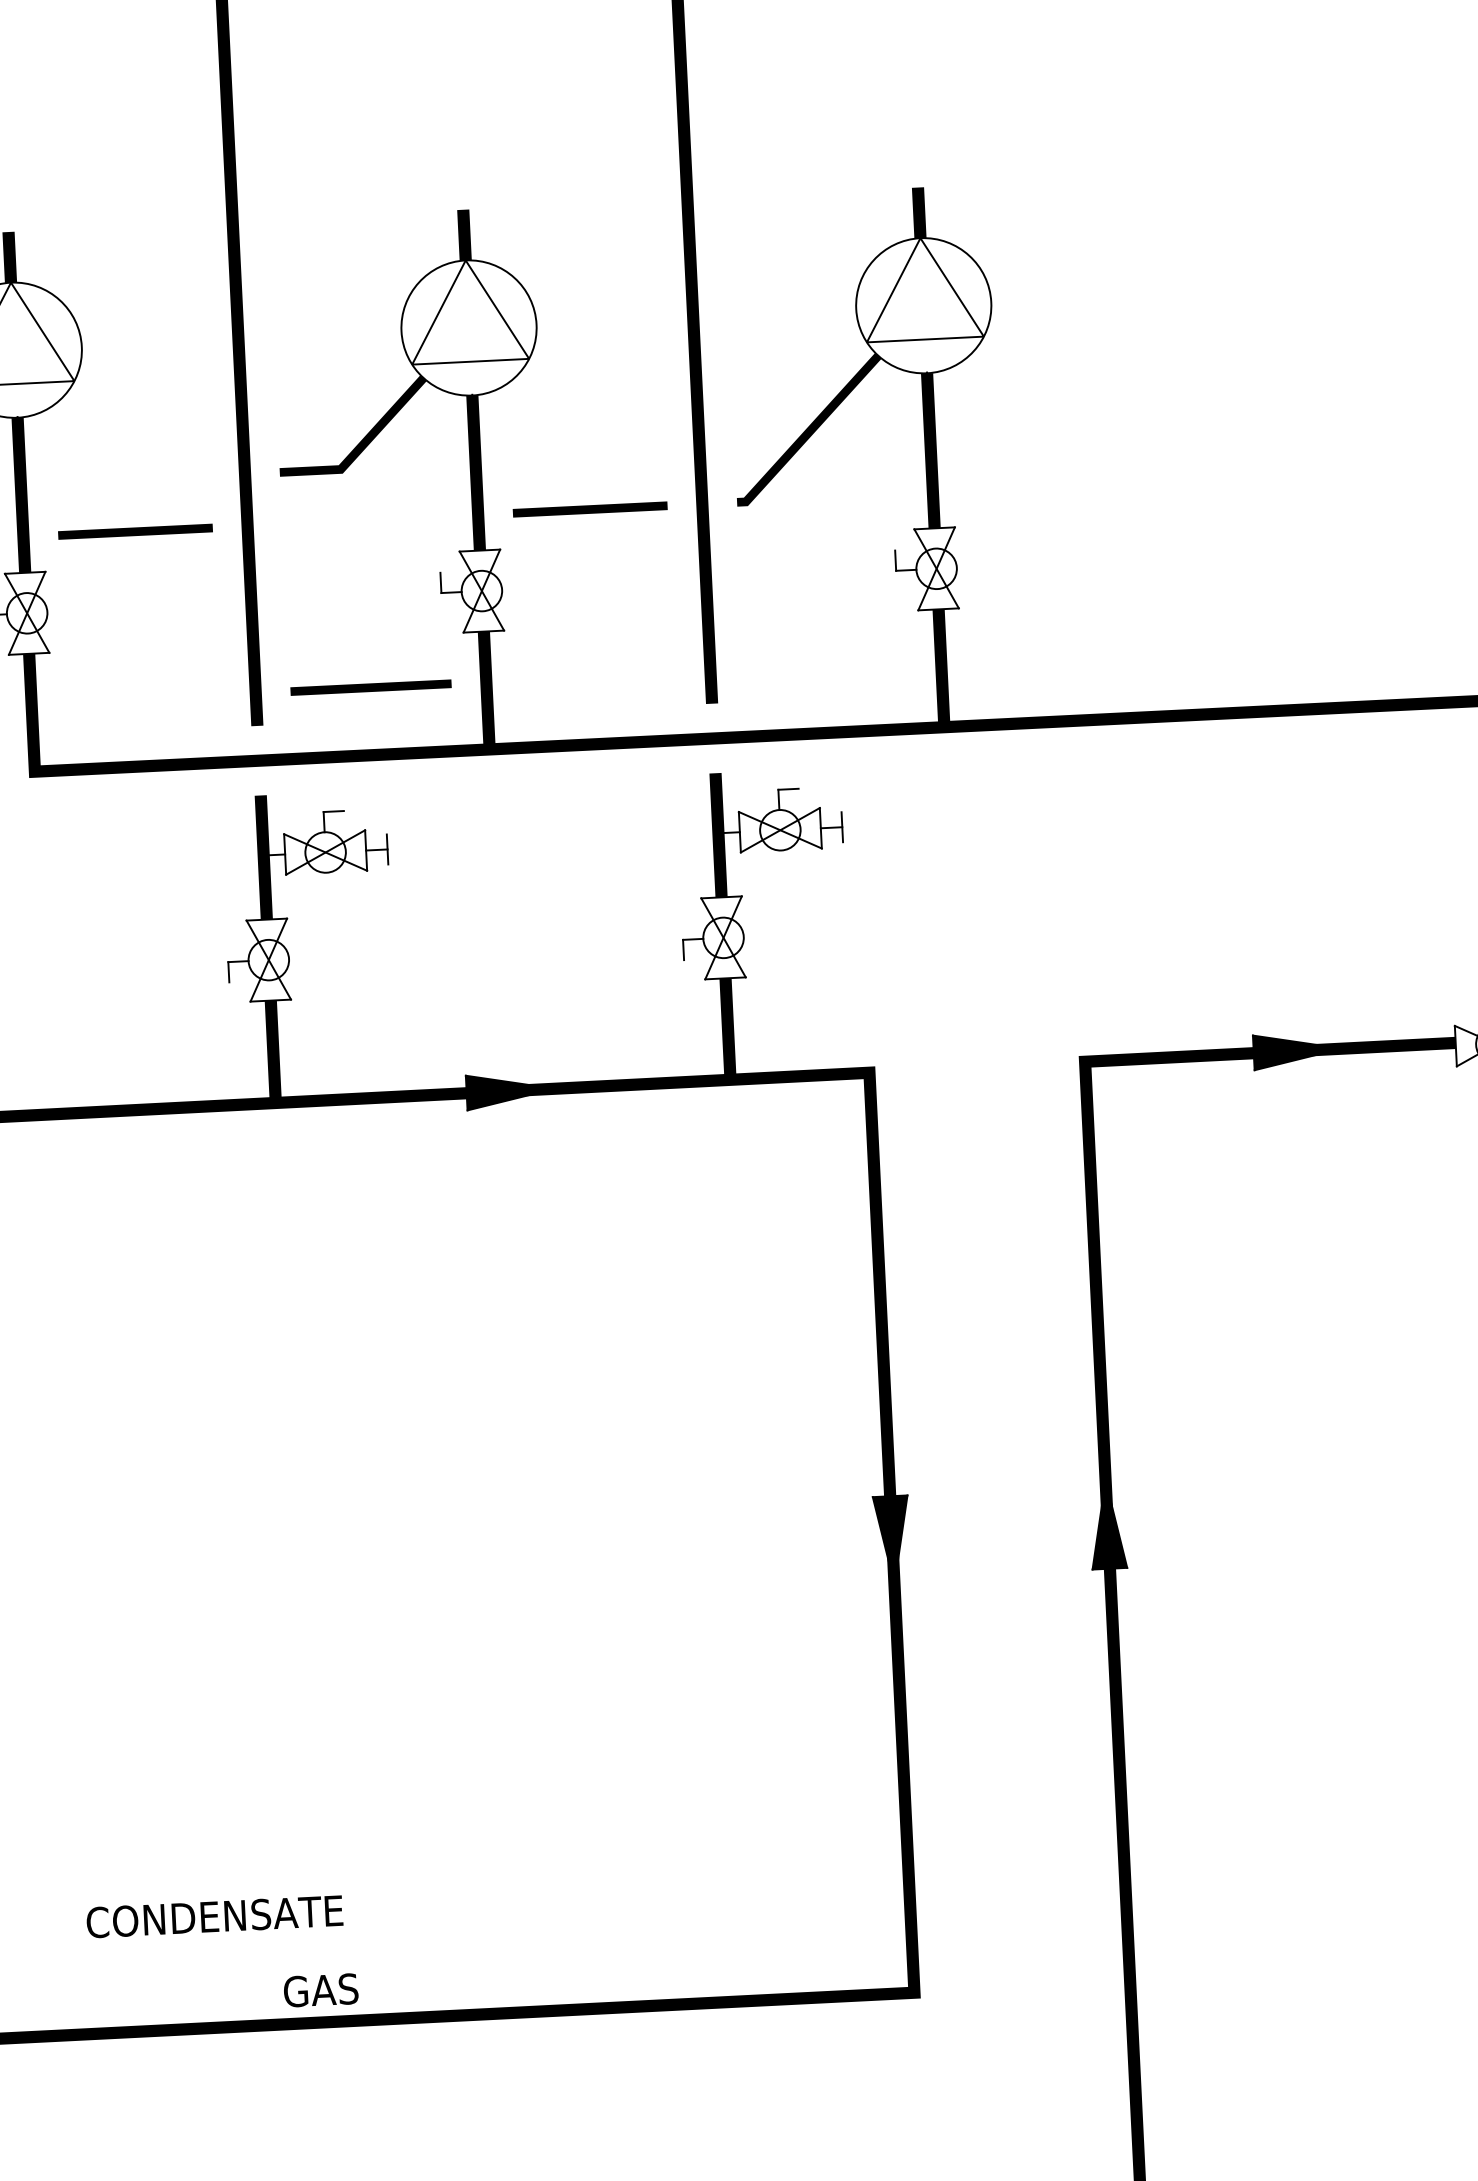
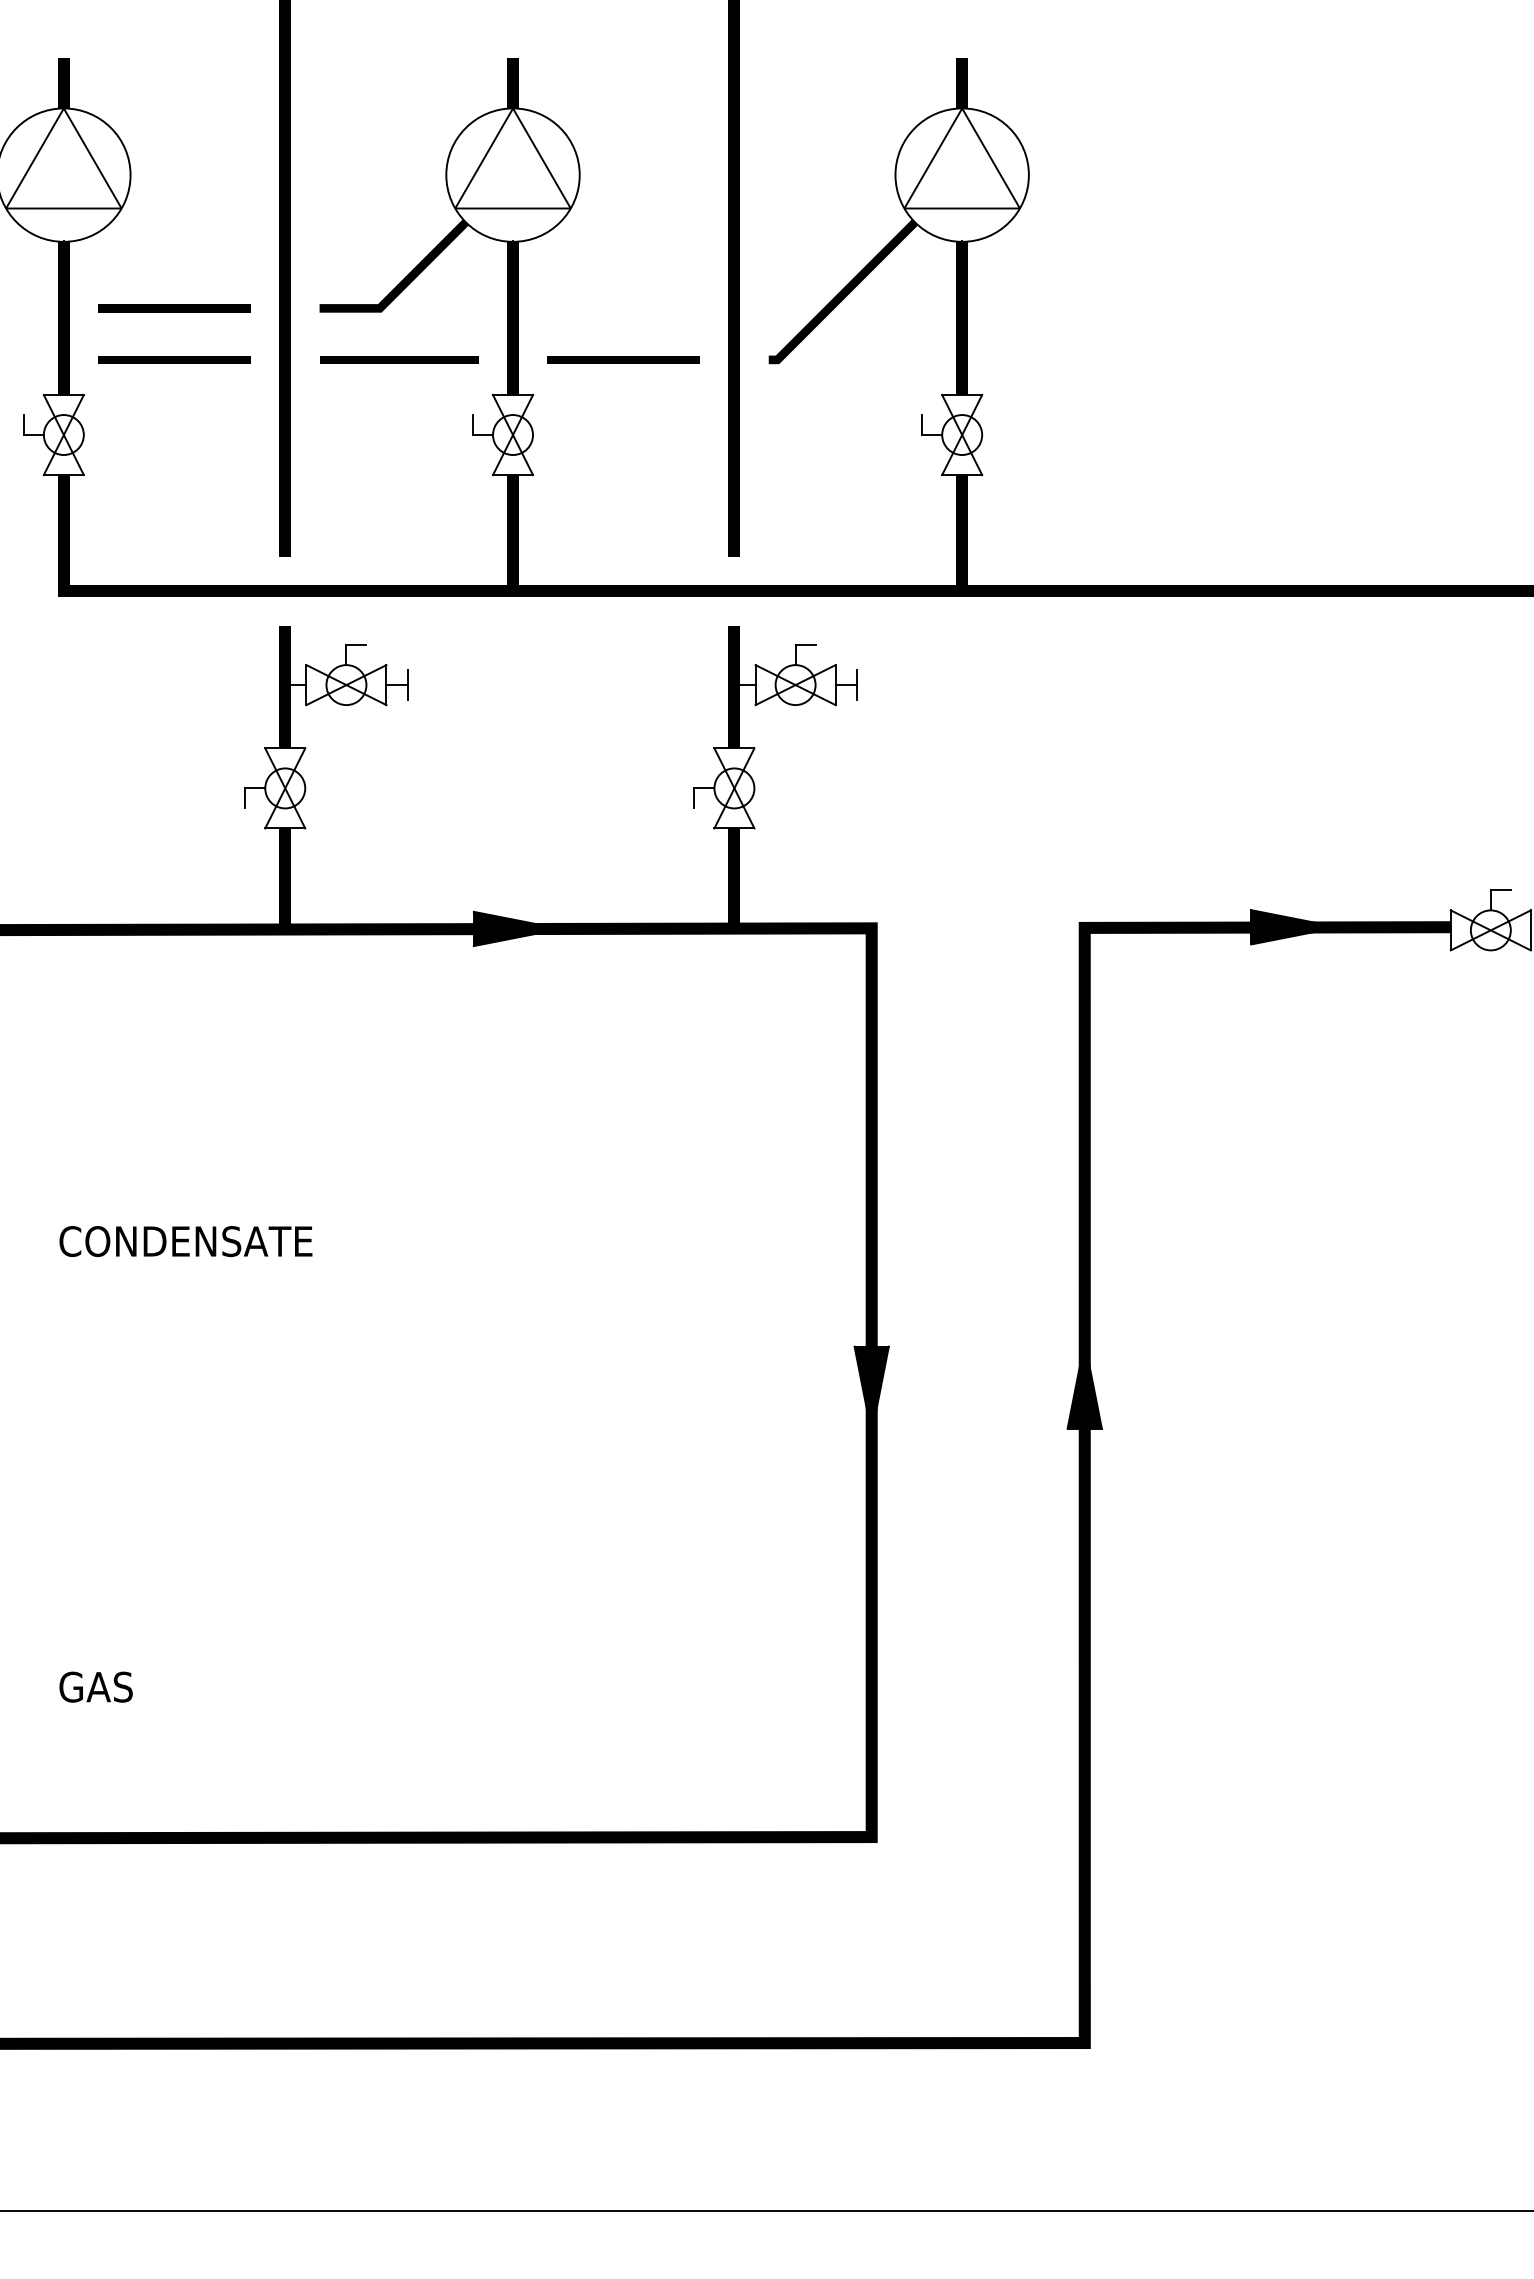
line: (132, 479) -> (174, 308), added
line: (371, 687) -> (399, 359), moved
text: (214, 1916) -> (185, 1241), moved
text: (320, 1989) -> (95, 1686), moved

